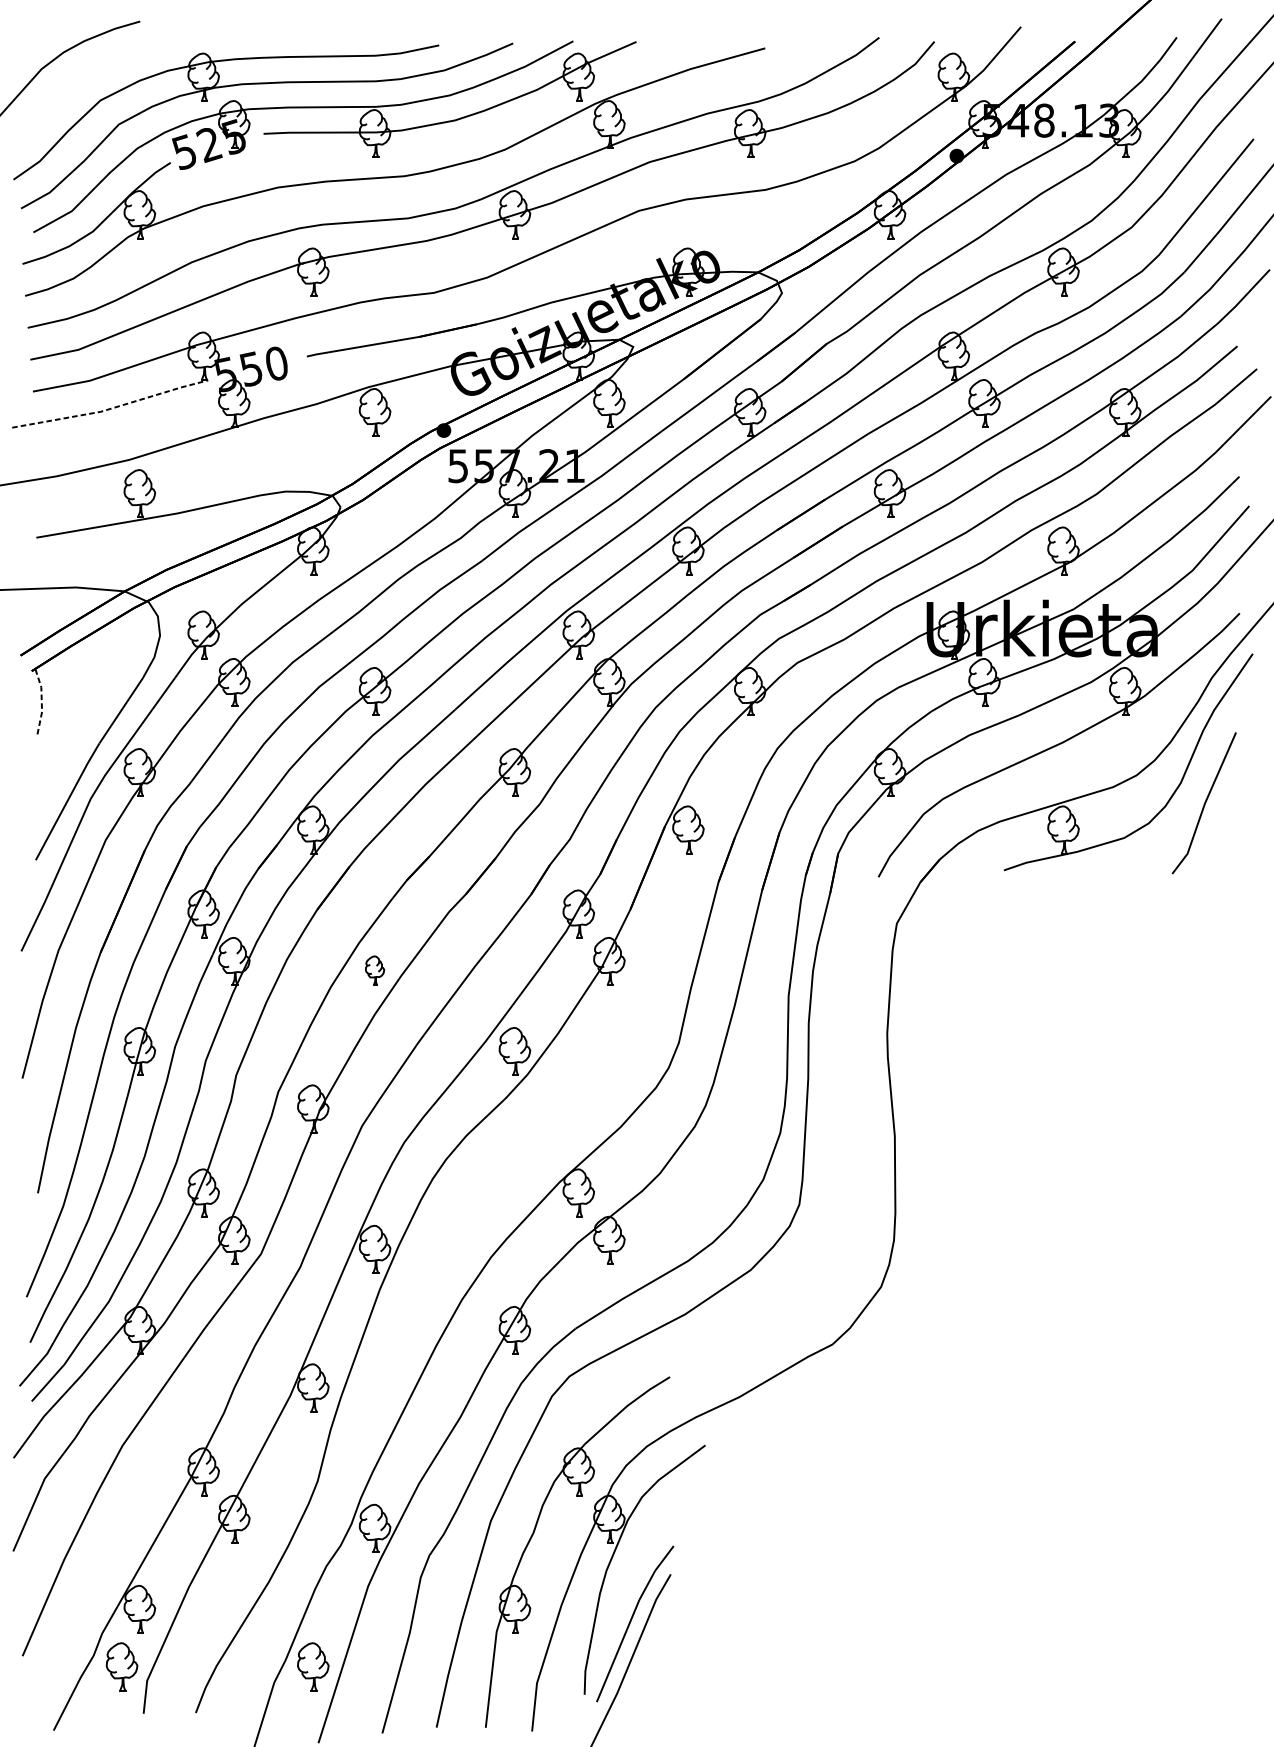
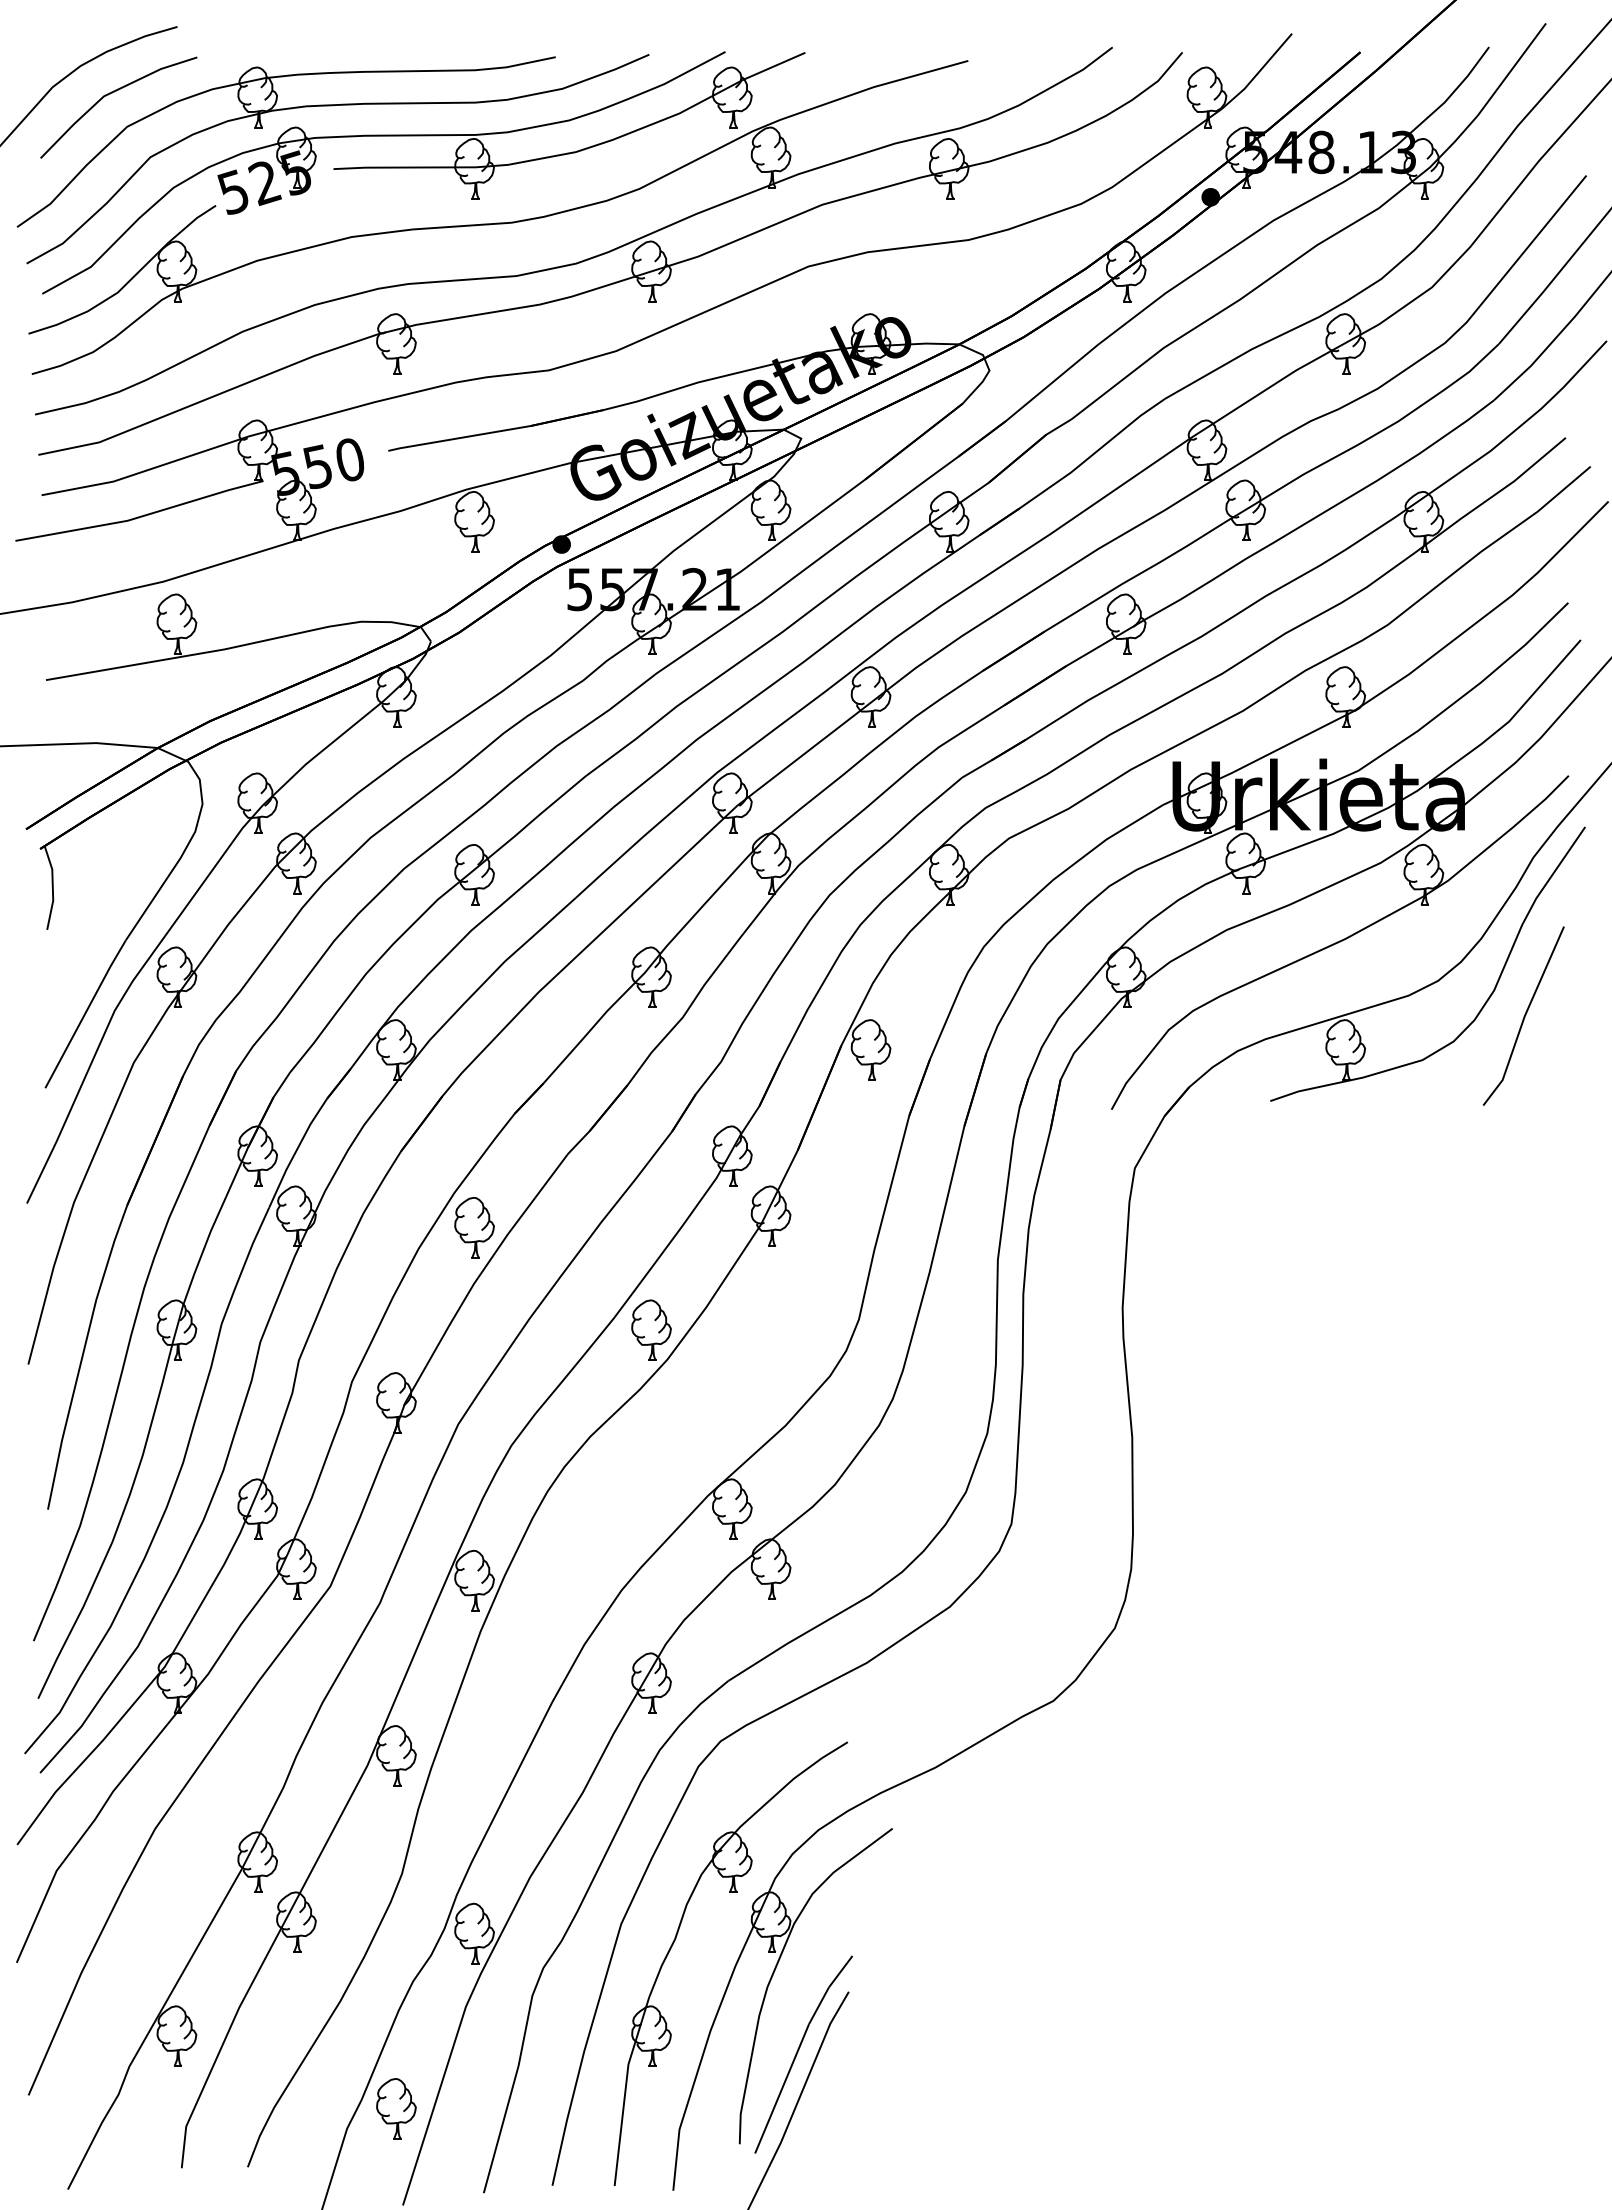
line: (88, 74) -> (112, 93), added
line: (111, 408) -> (140, 516), dashed -> solid
line: (41, 701) -> (52, 887), dashed -> solid
part: (375, 970) -> (474, 1227), size x1.67
part: (122, 1666) -> (154, 2108), removed

